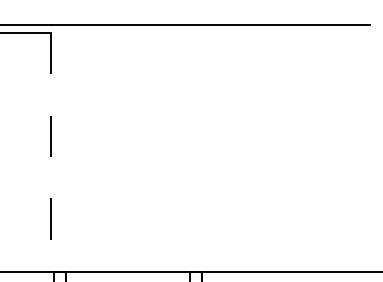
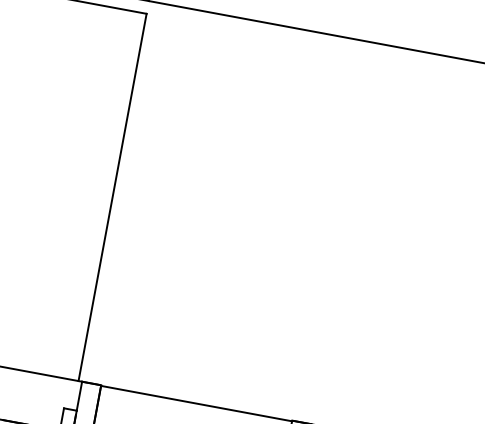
line: (51, 152) -> (113, 197), dashed -> solid

